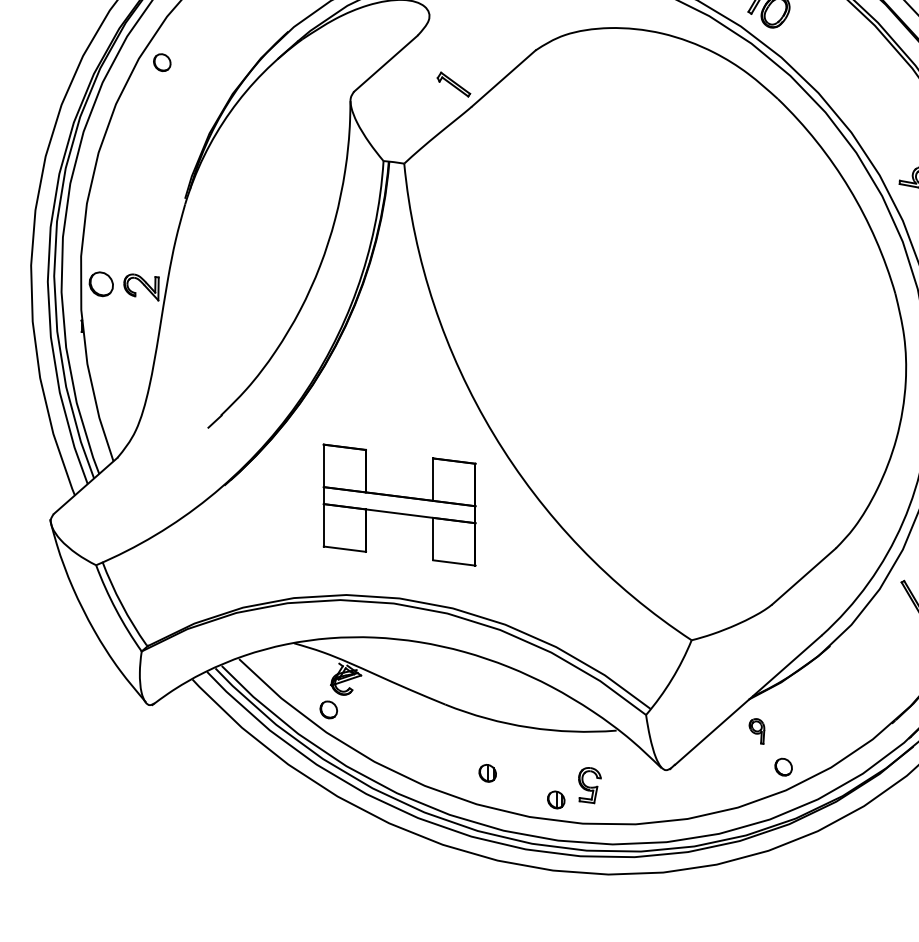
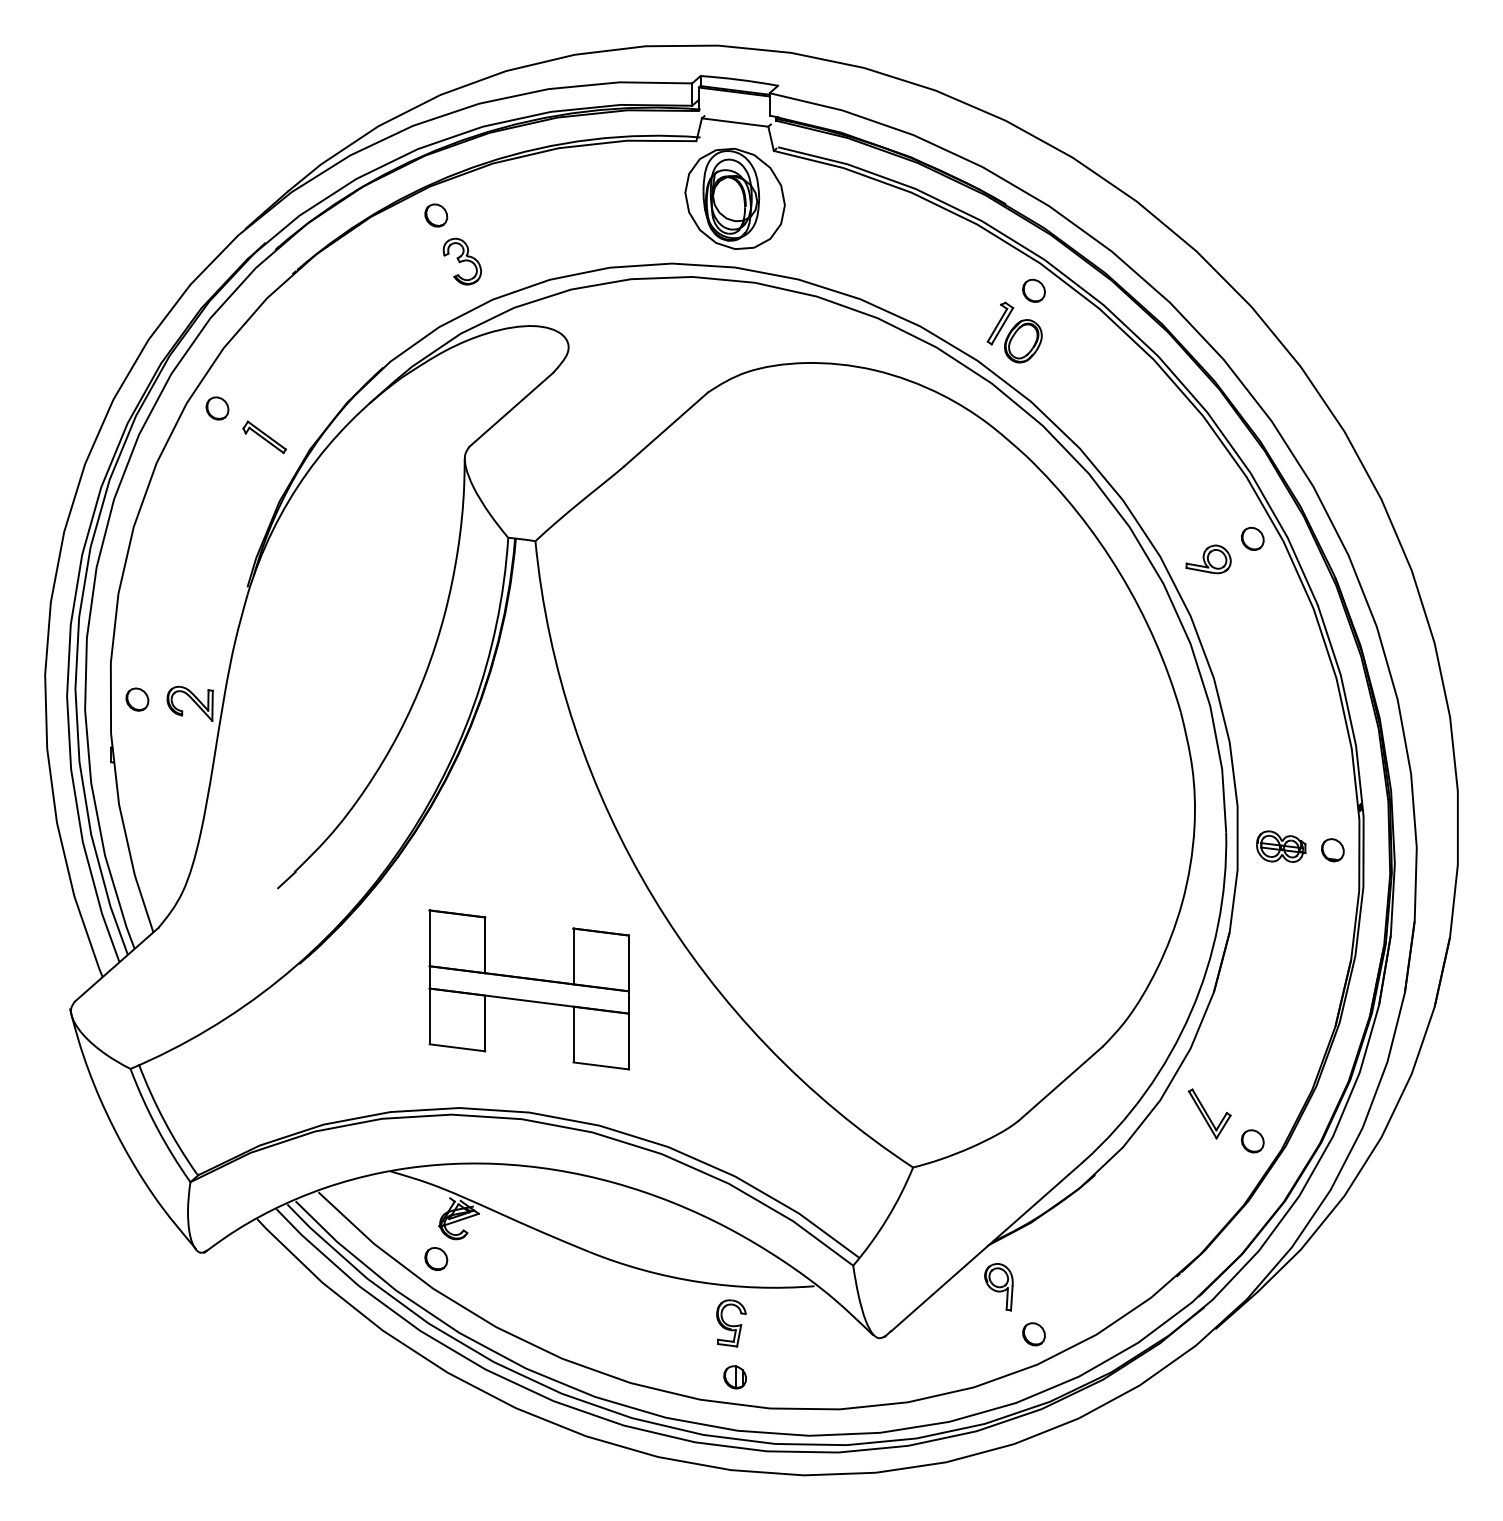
part: (453, 84) -> (264, 437), moved
part: (101, 284) -> (137, 699), size x0.71
part: (756, 731) -> (998, 1287), size x1.43
part: (487, 773) -> (644, 1342), removed
part: (589, 785) -> (731, 1323), moved

